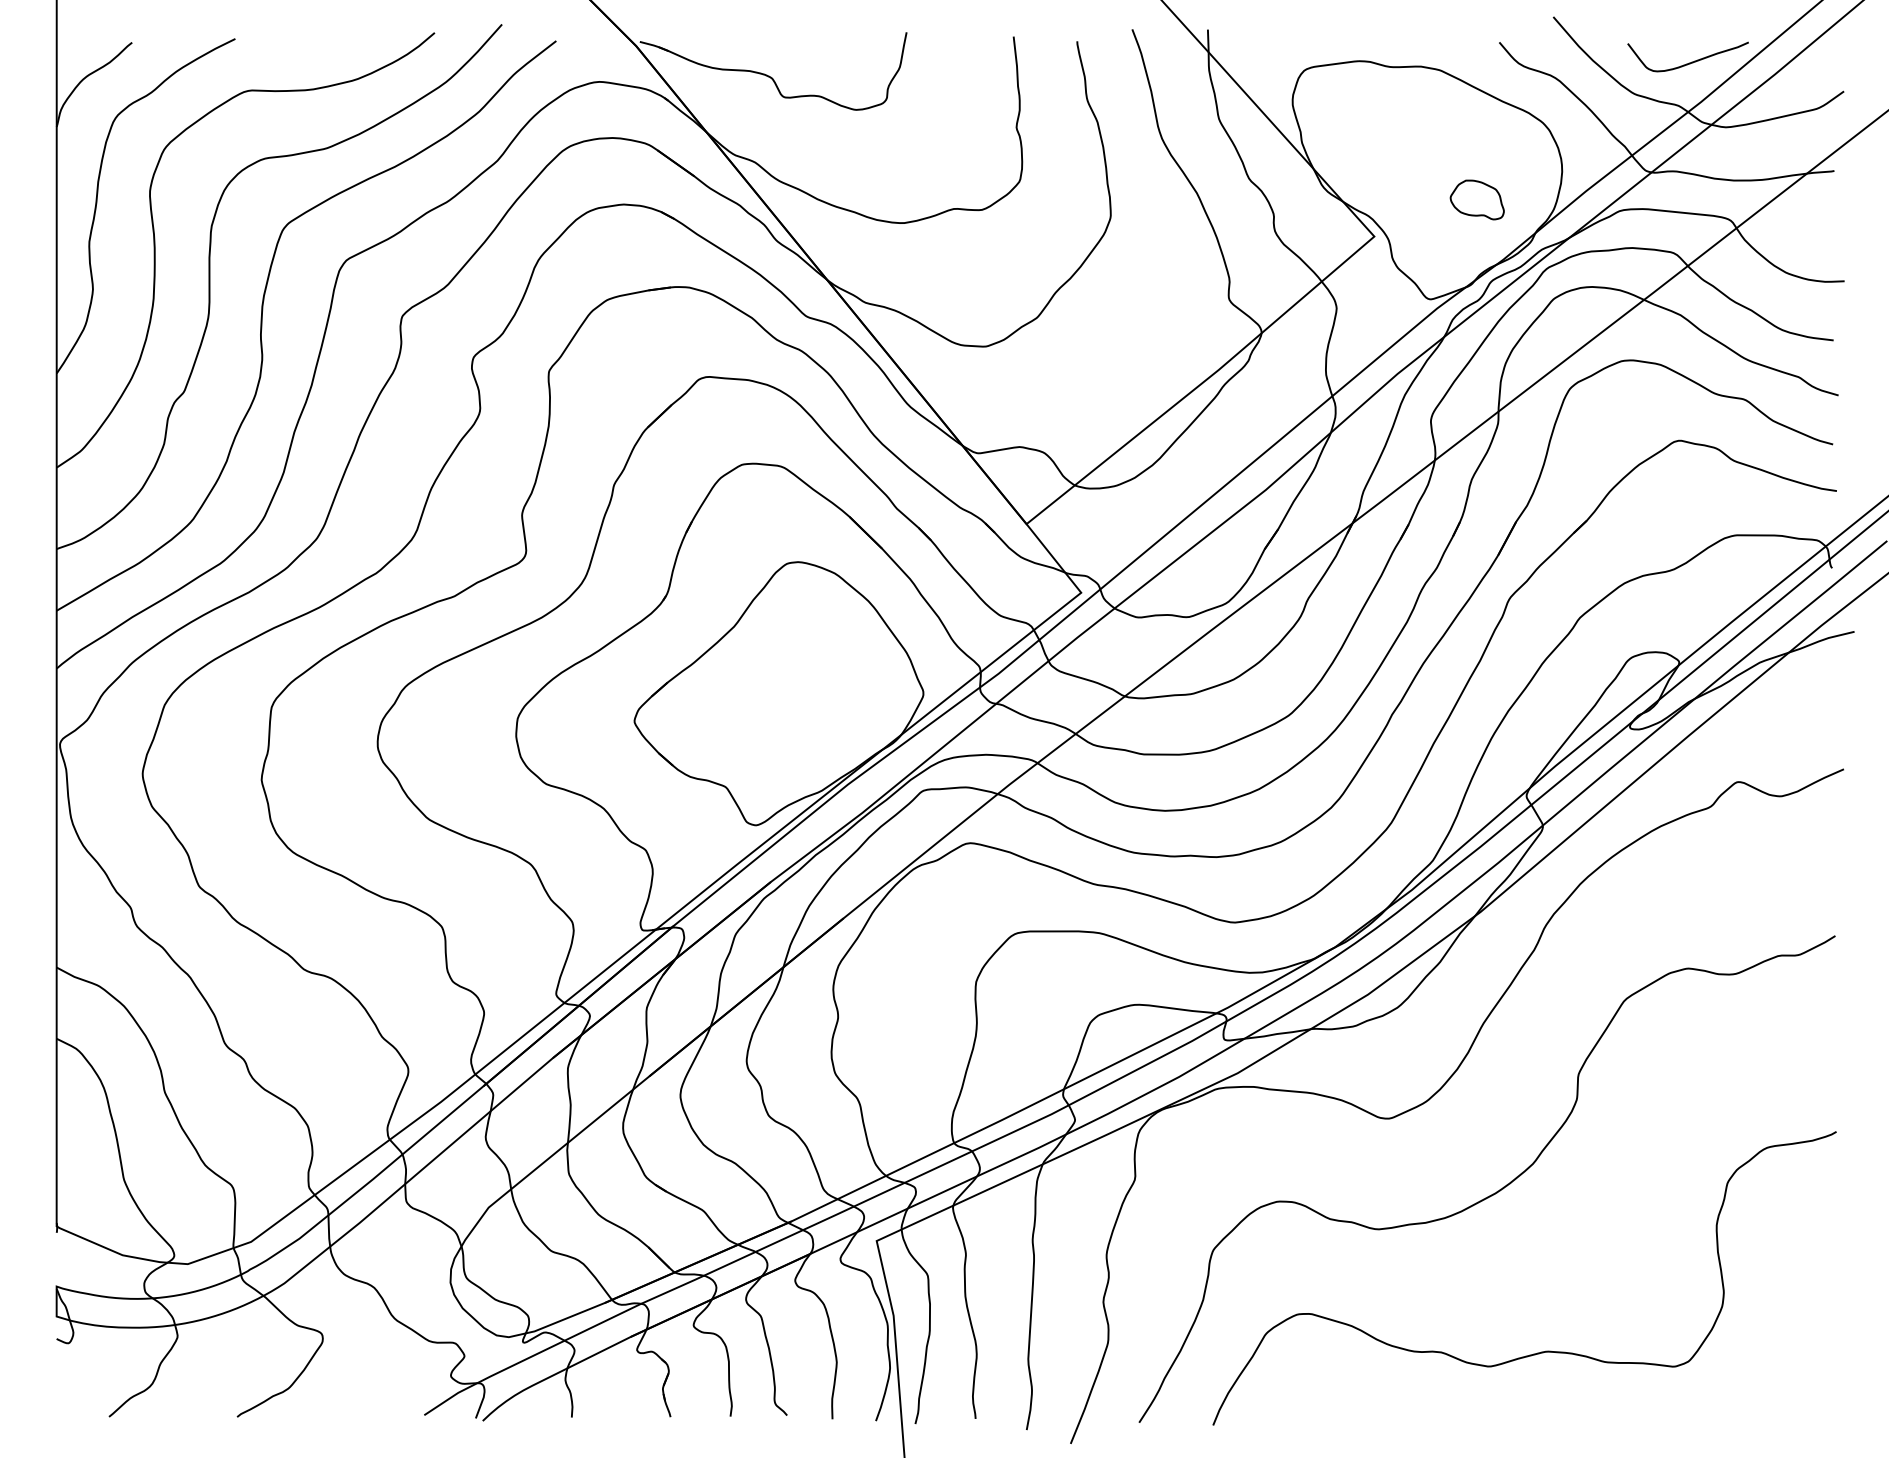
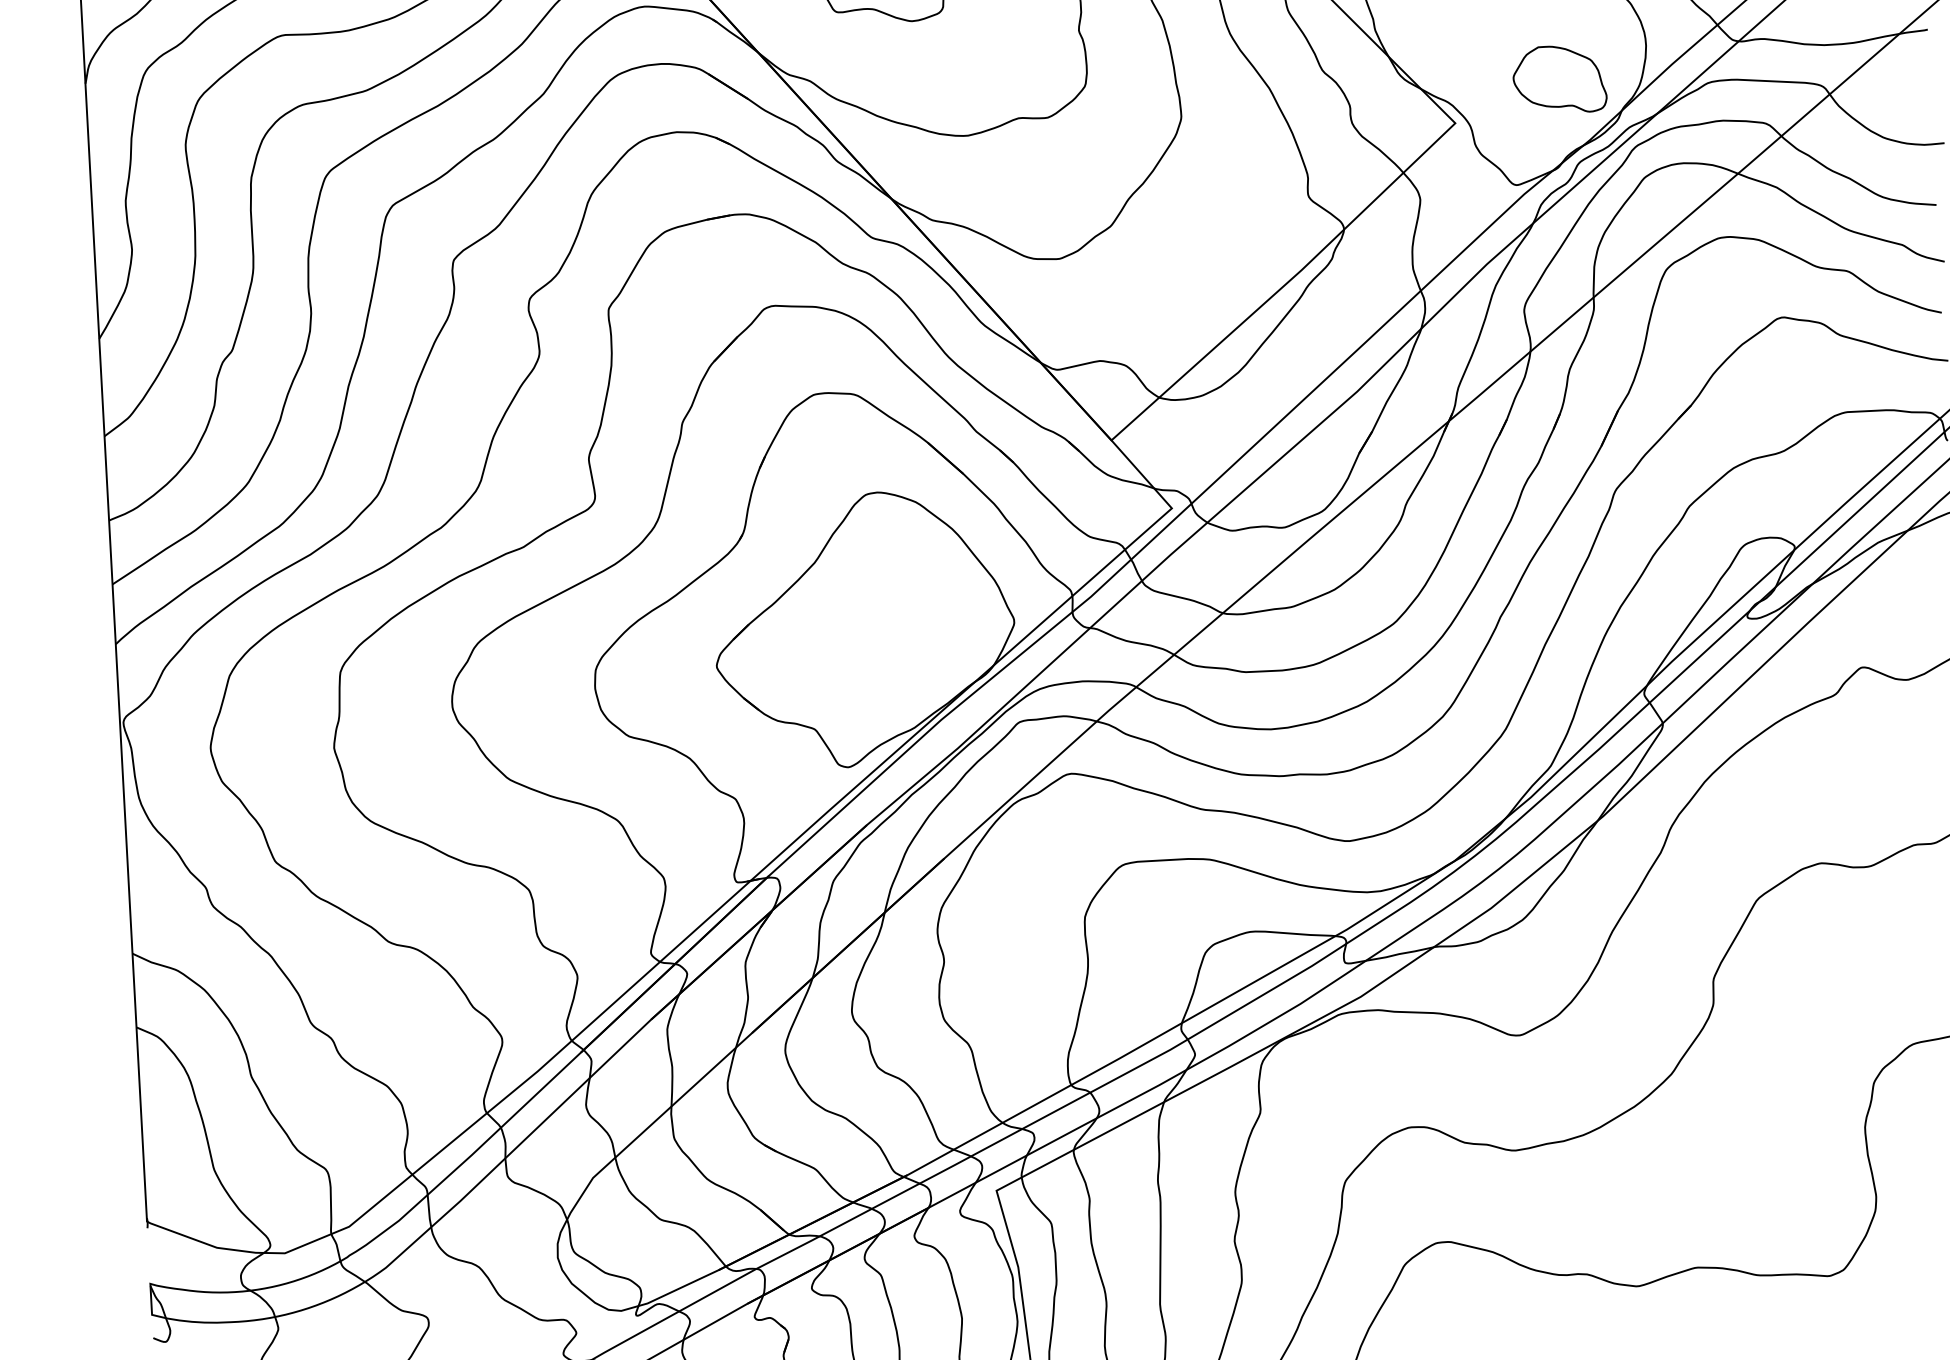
part: (1477, 199) -> (1559, 79), size x1.67

